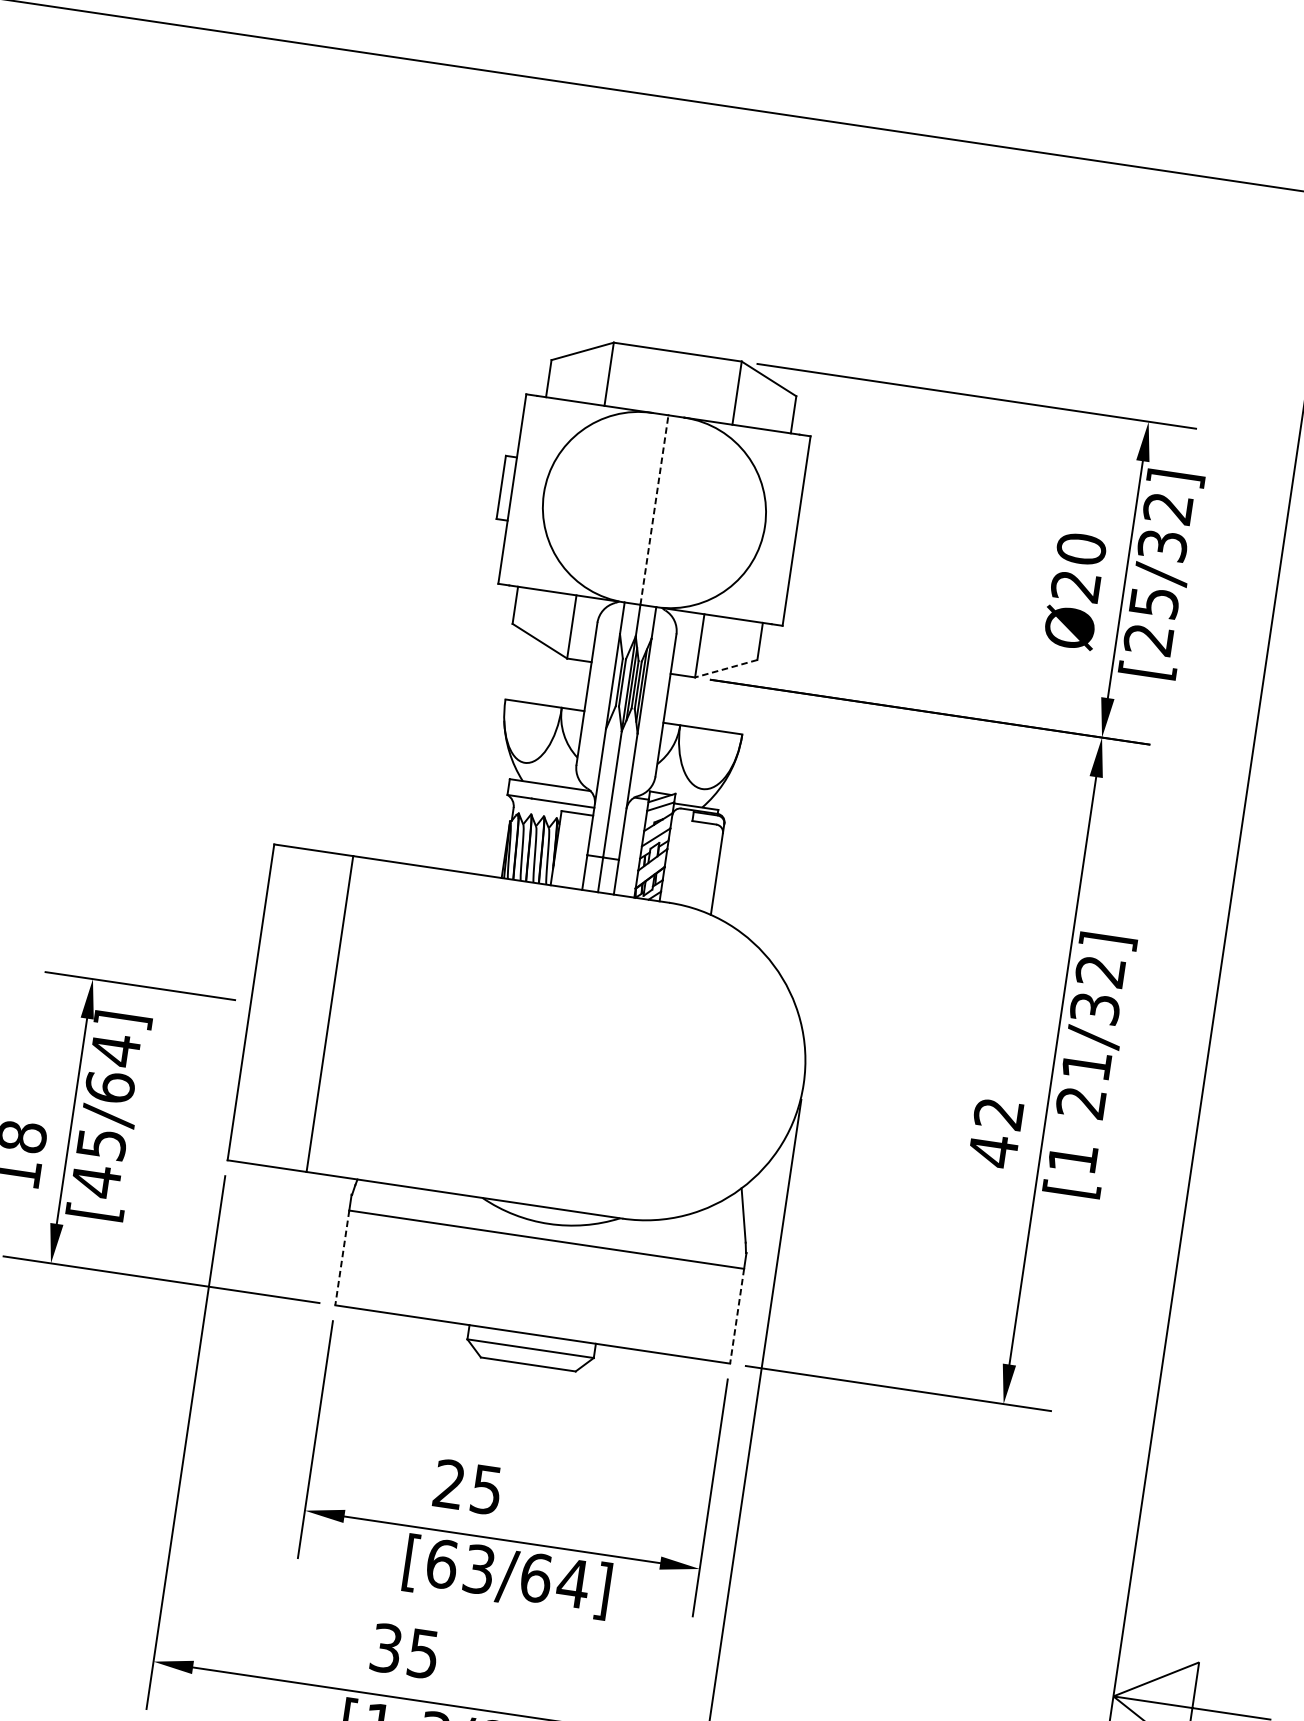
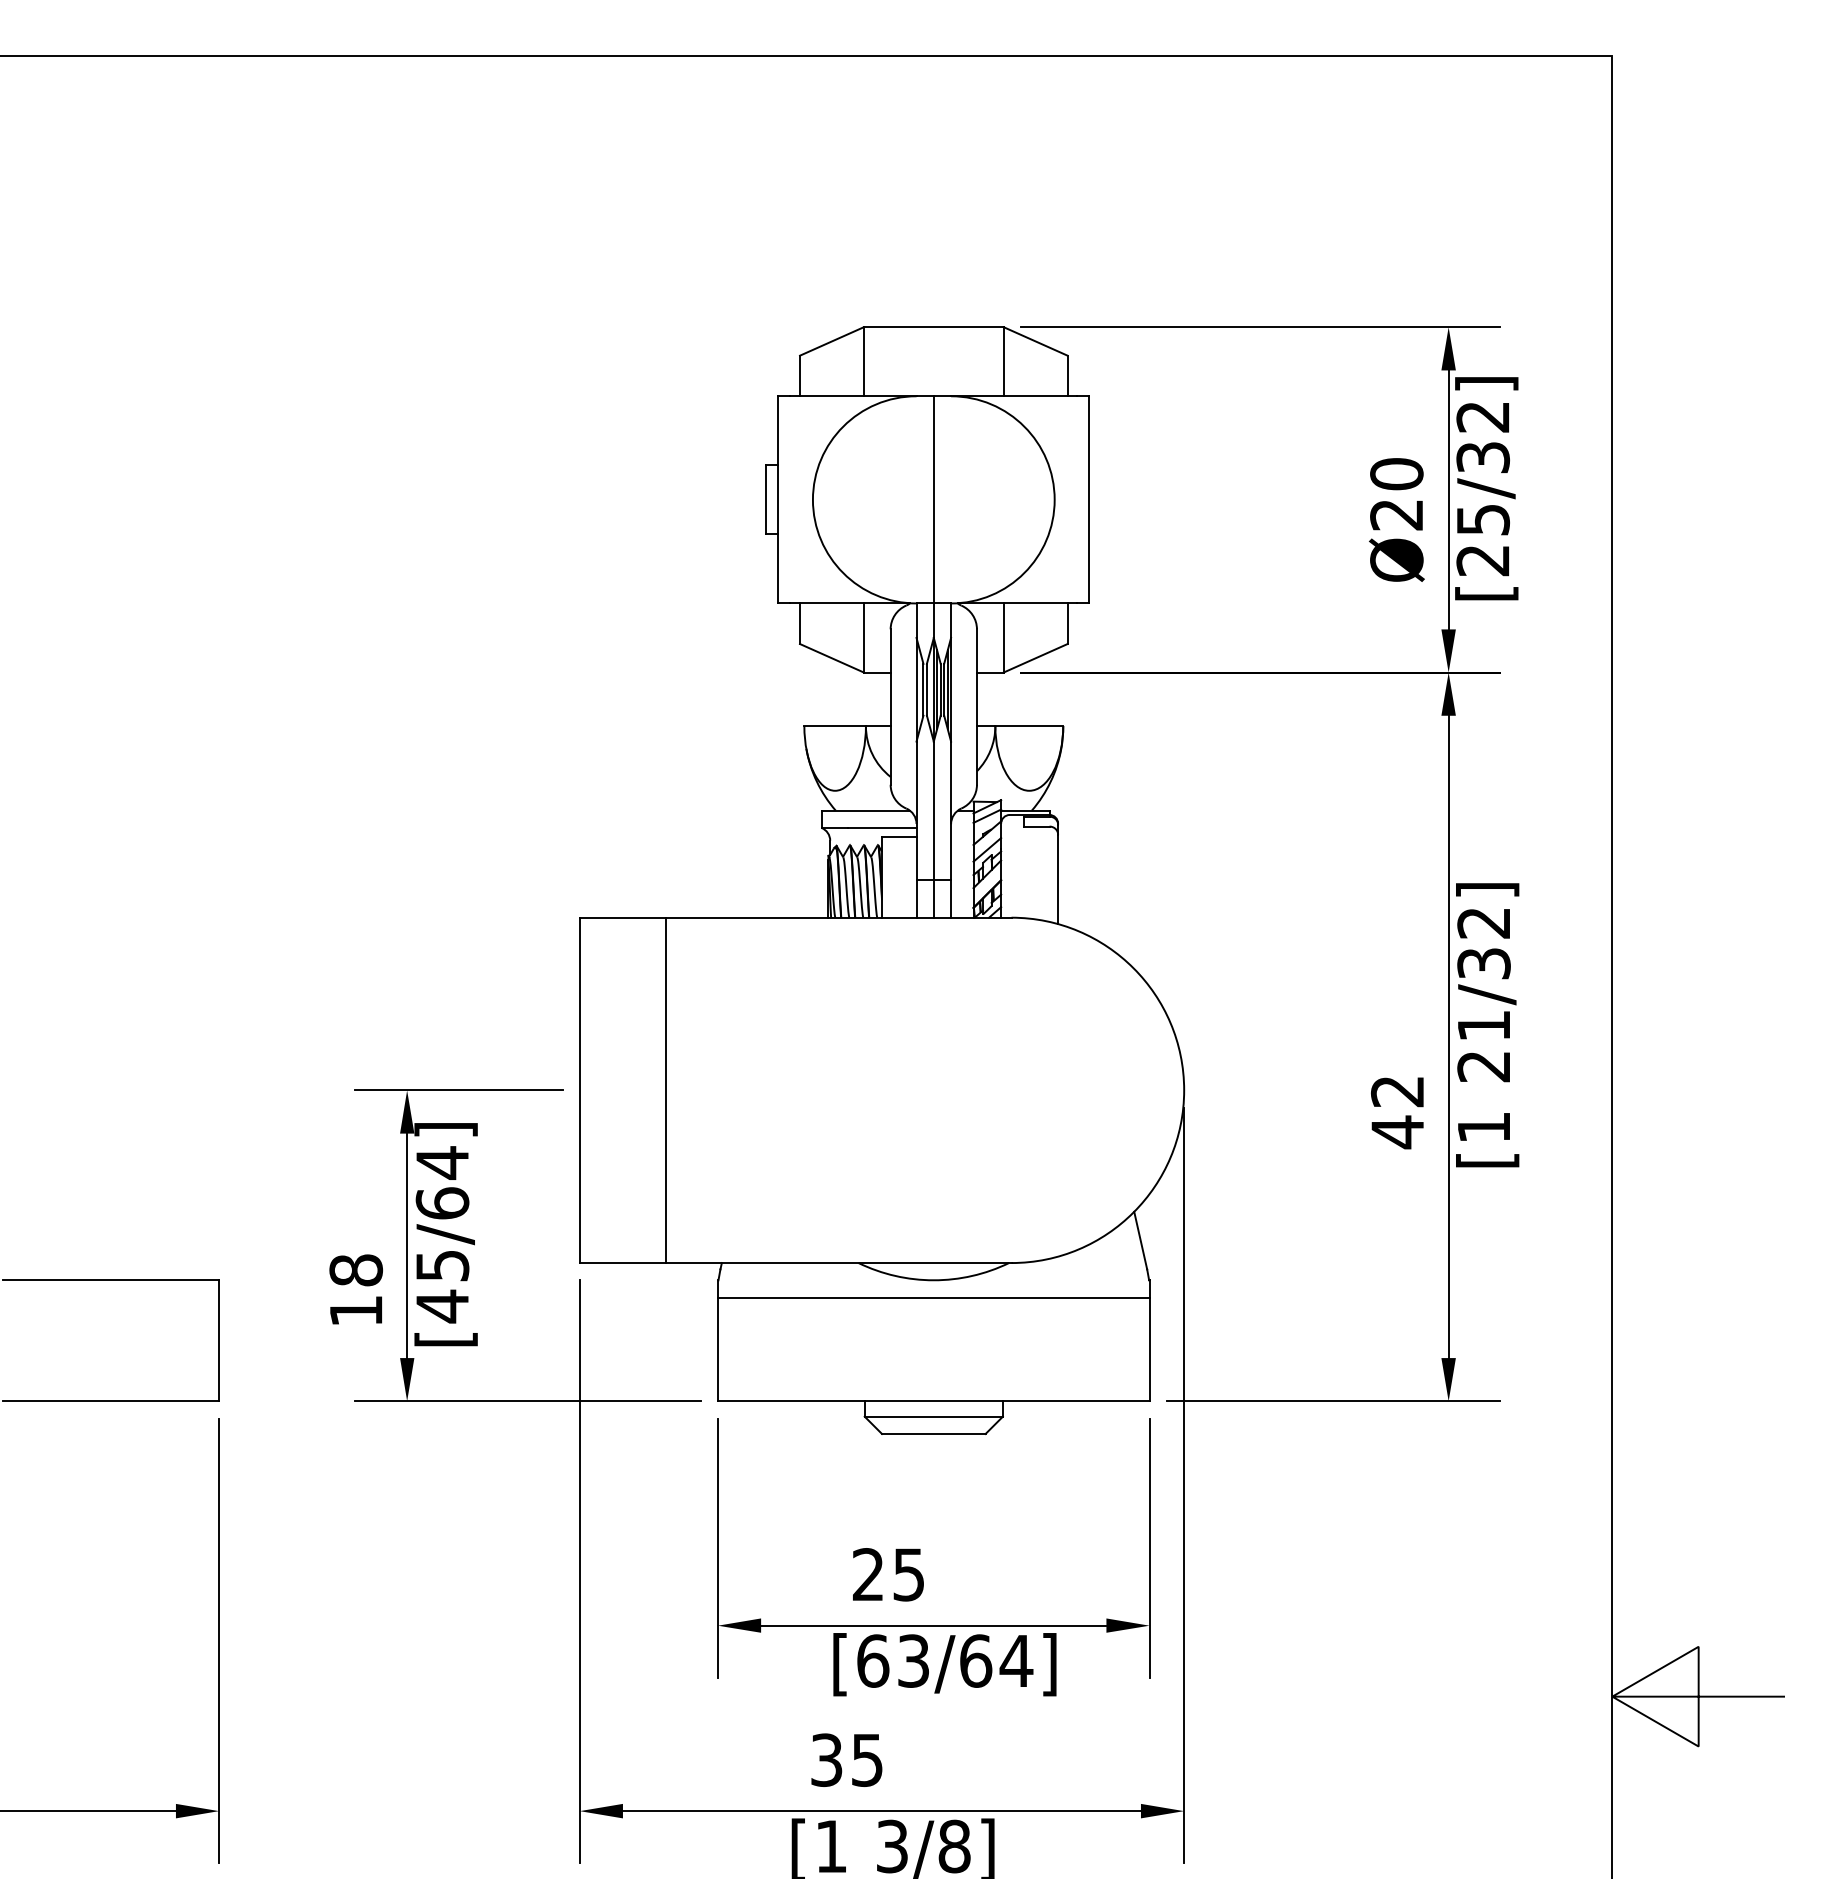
line: (654, 509) -> (933, 499), dashed -> solid
line: (726, 668) -> (1035, 658), dashed -> solid
line: (341, 1257) -> (717, 1349), dashed -> solid
line: (736, 1316) -> (1149, 1349), dashed -> solid

